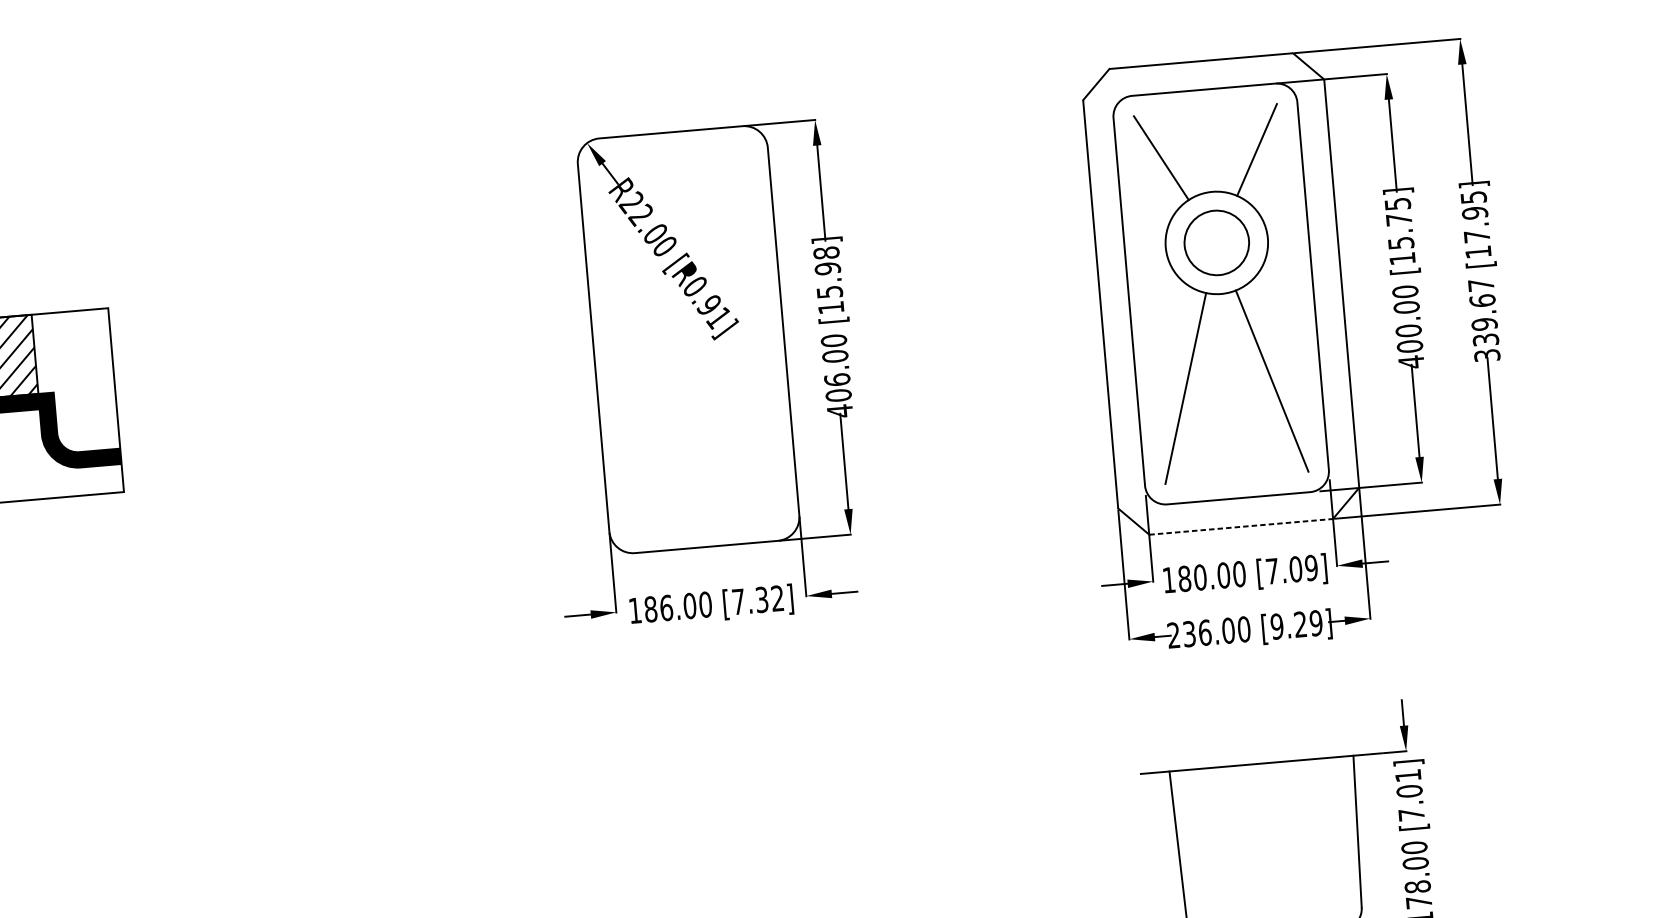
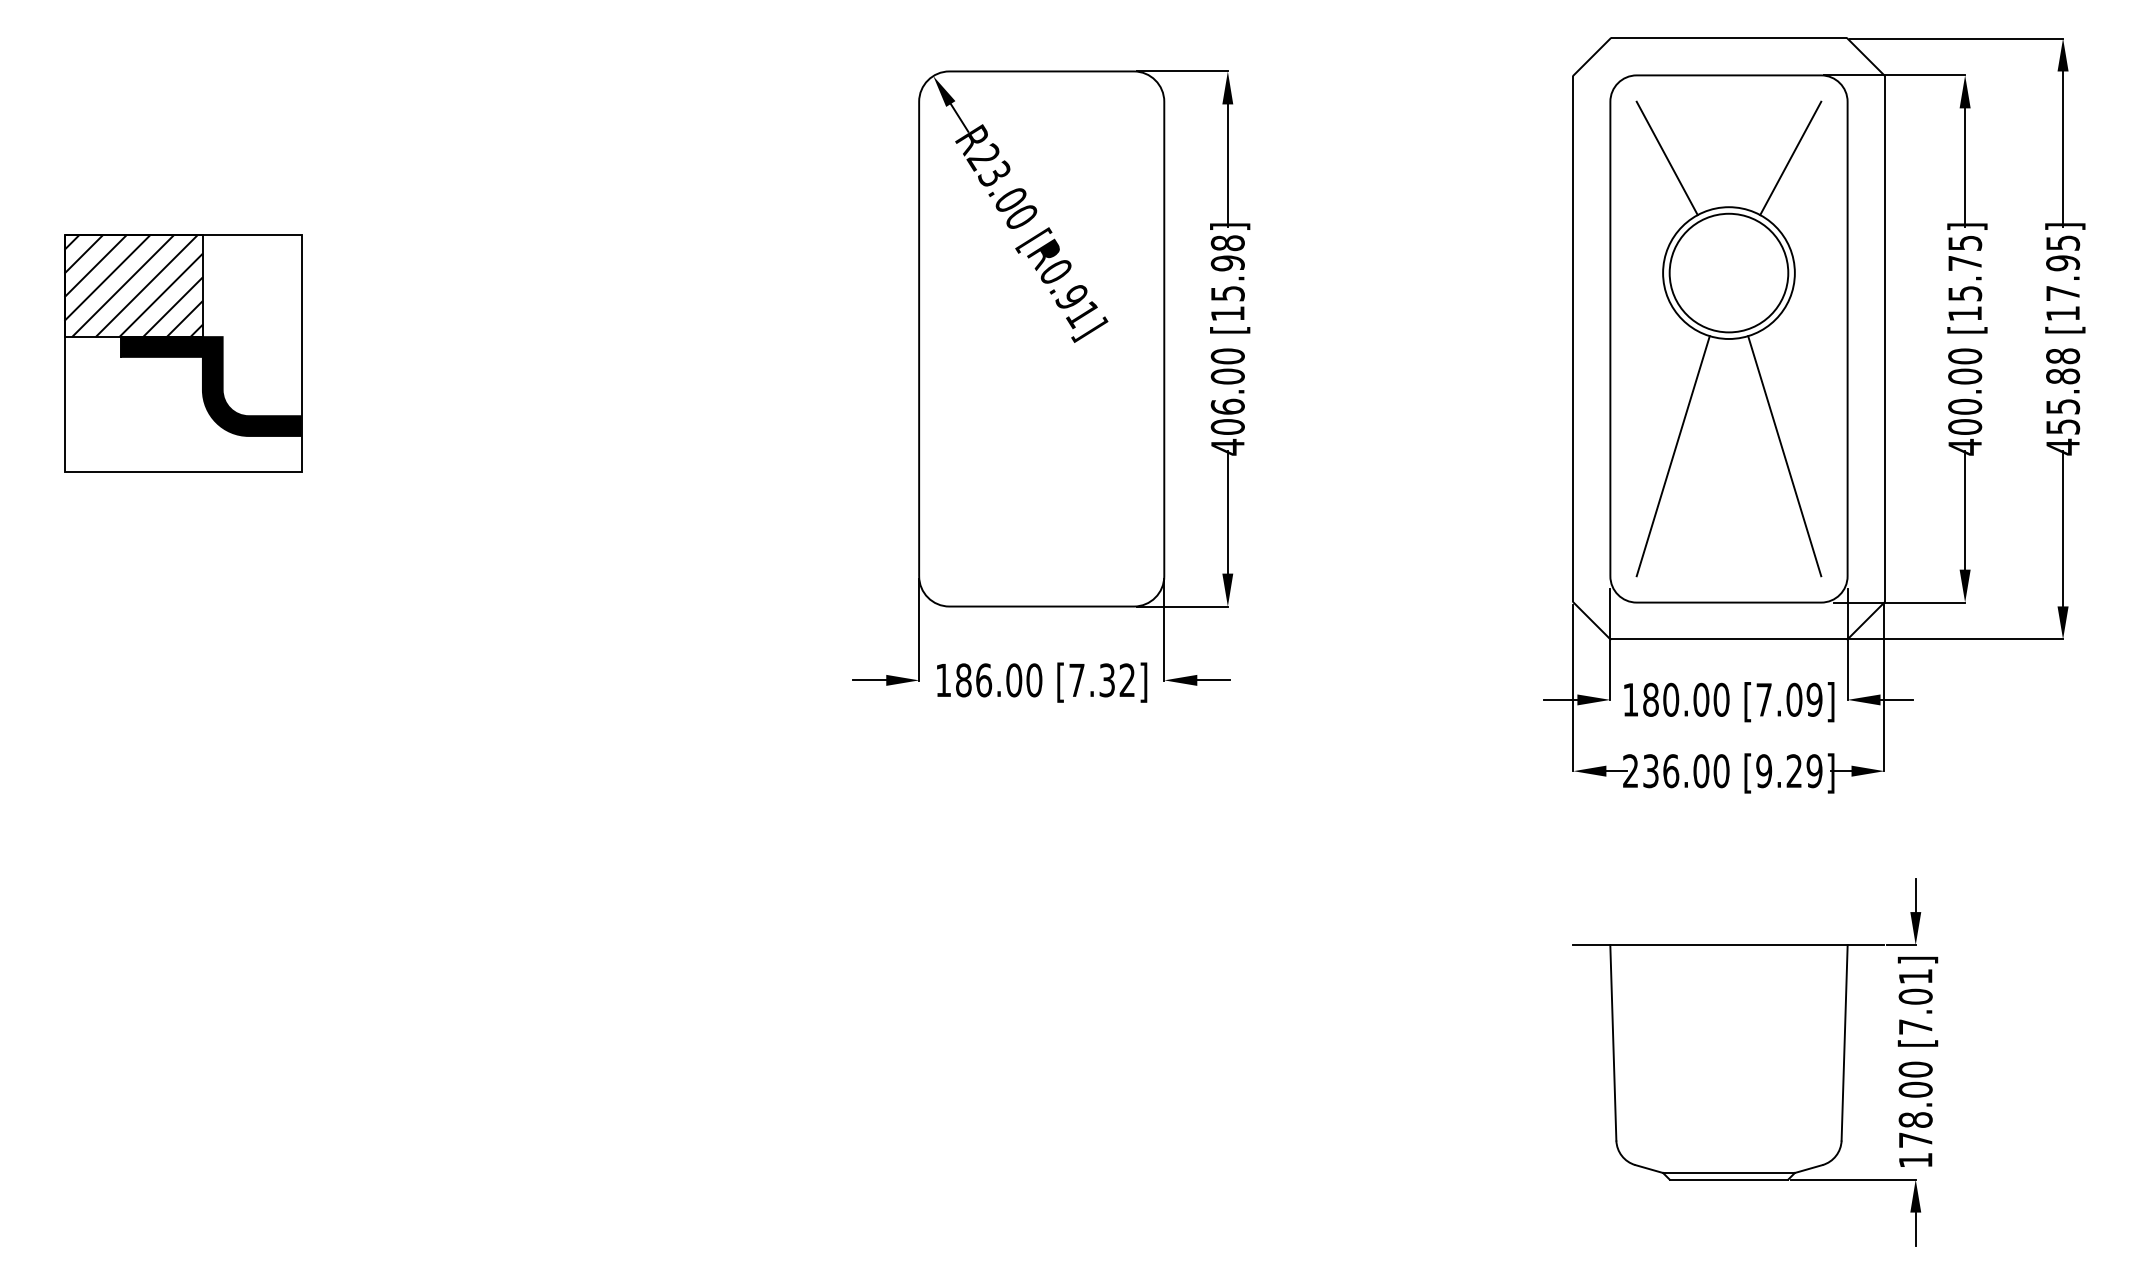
text: (640, 215) -> (993, 174), R22.00 -> R23.00
circle: (1216, 242) -> (1728, 272), size x1.43
text: (1484, 320) -> (2063, 401), 339.67 -> 455.88
line: (1241, 526) -> (1729, 639), dashed -> solid

